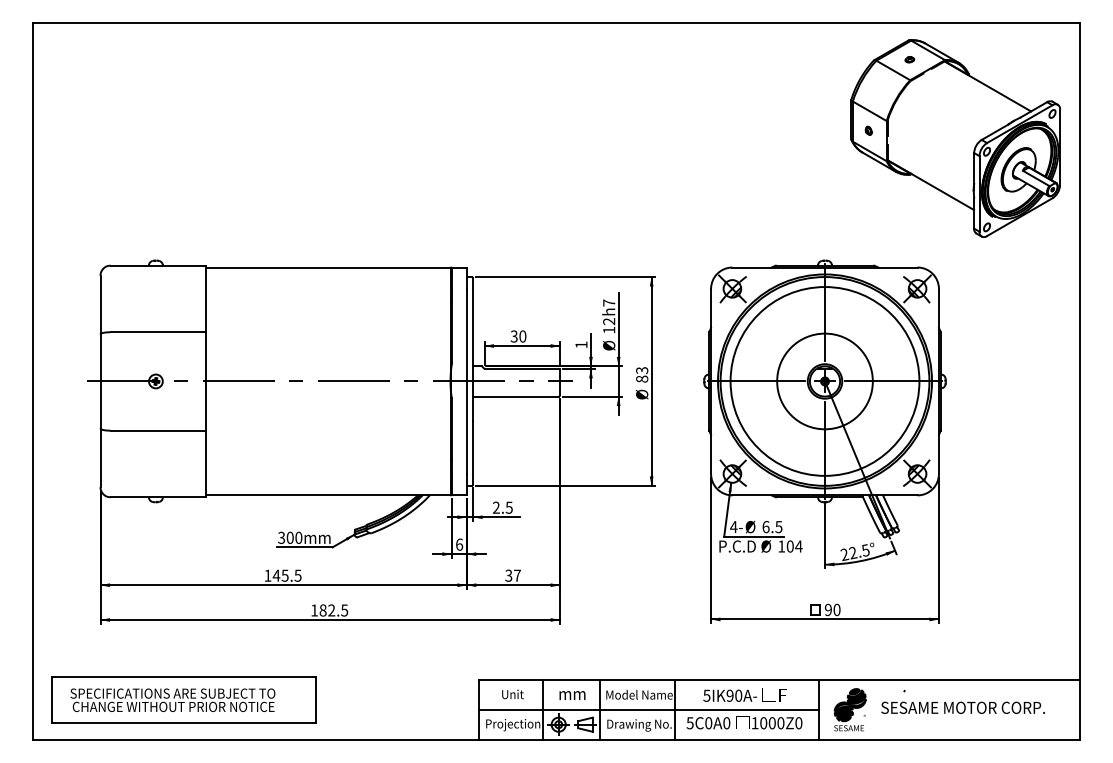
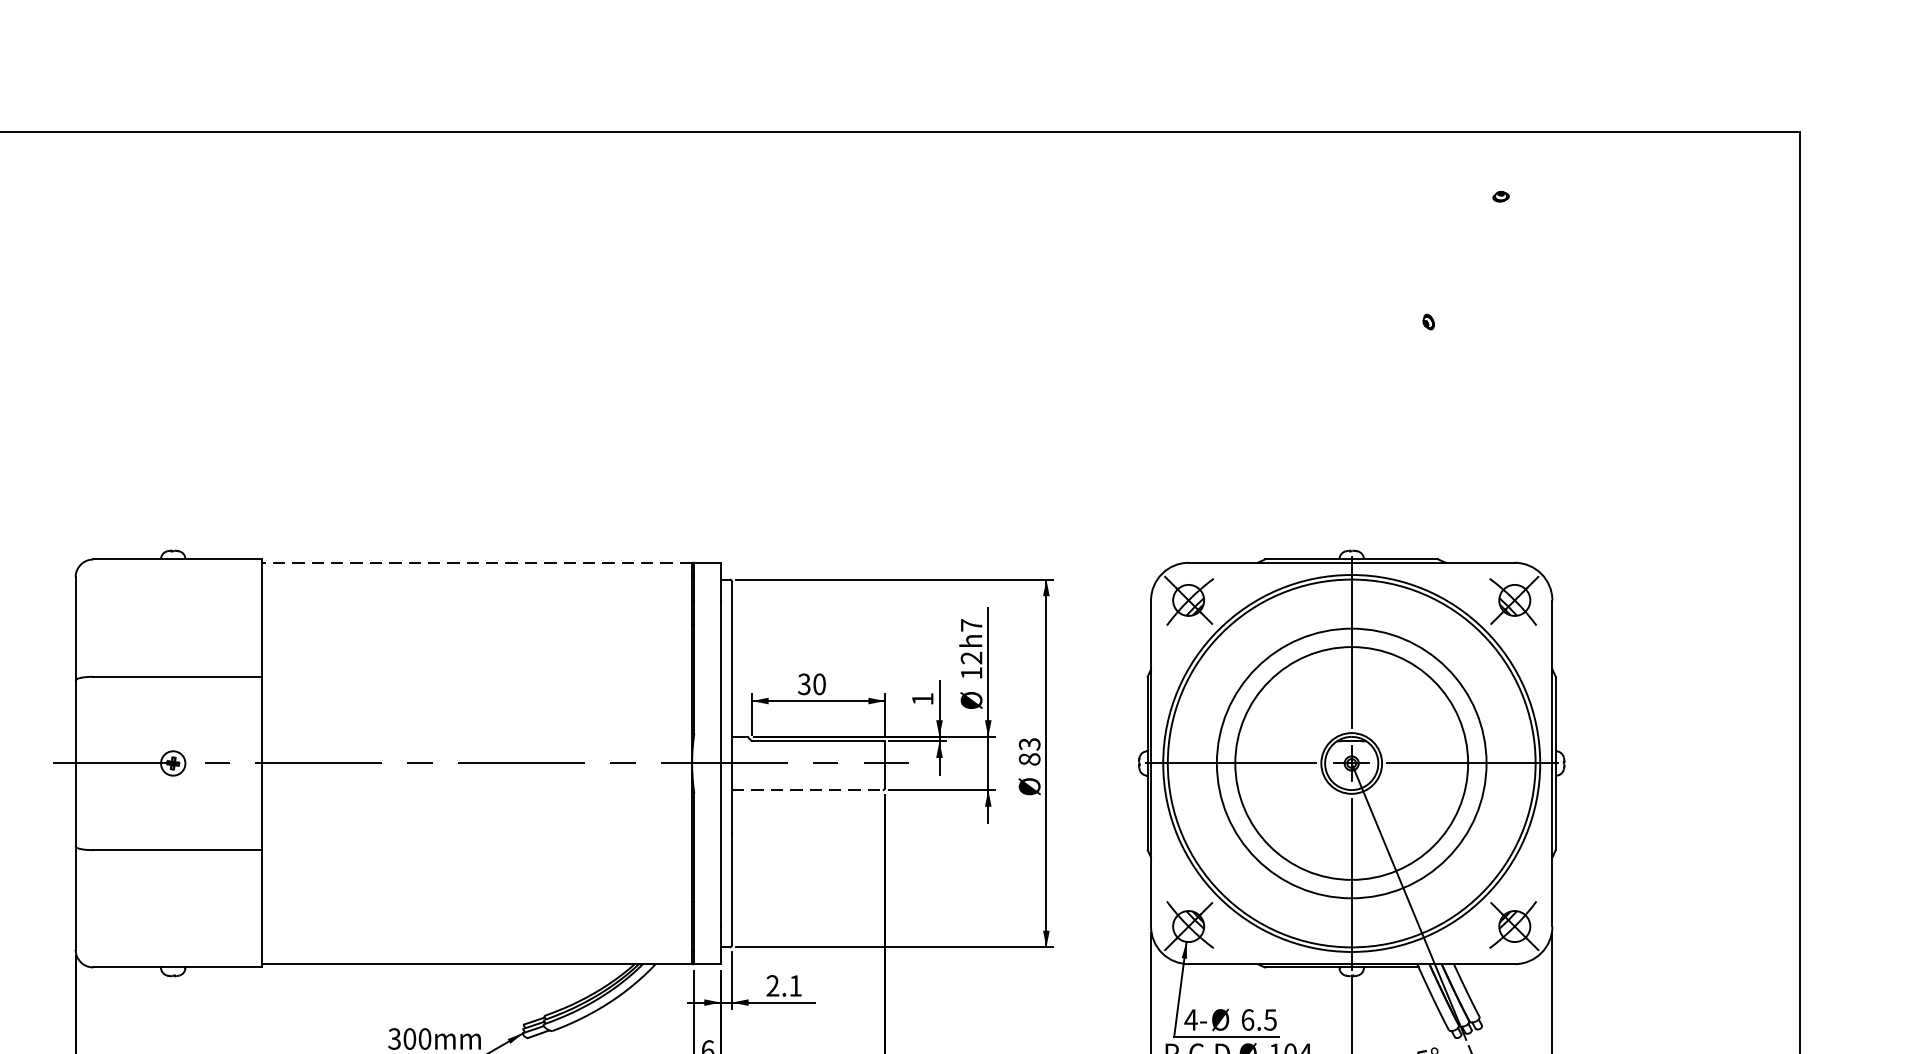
part: (955, 138) -> (1581, 335), removed
line: (327, 267) -> (475, 562), solid -> dashed
circle: (824, 381) -> (1350, 763), size x0.7
circle: (824, 381) -> (1350, 763), size x1.6
line: (515, 396) -> (806, 789), solid -> dashed
text: (508, 507) -> (794, 985), 2.5 -> 2.1

